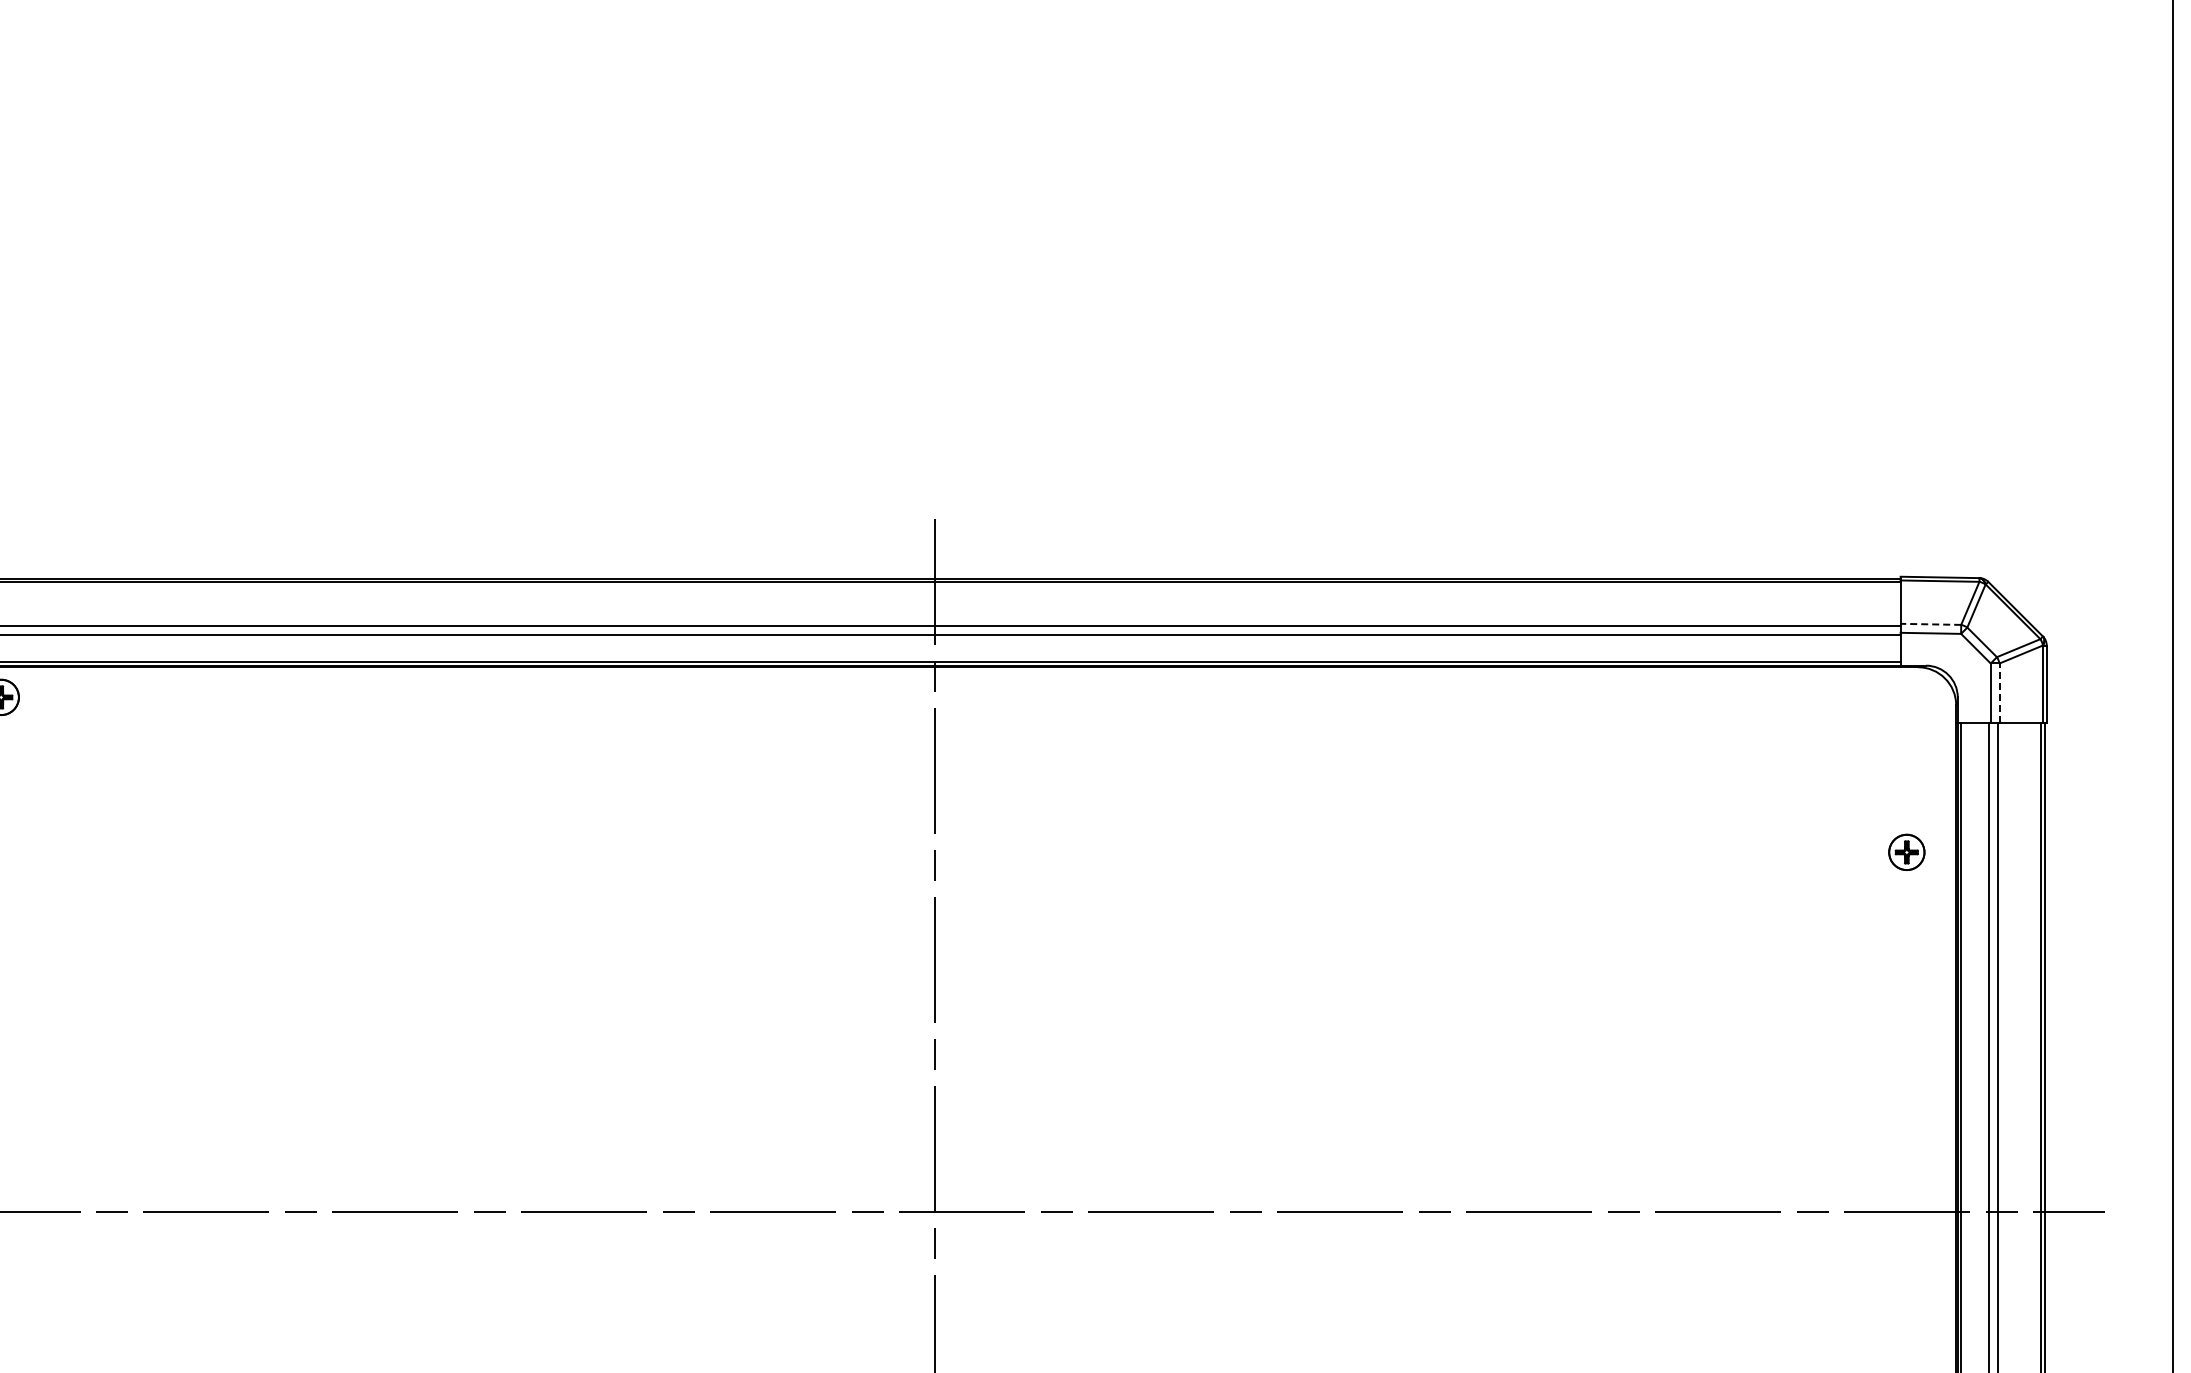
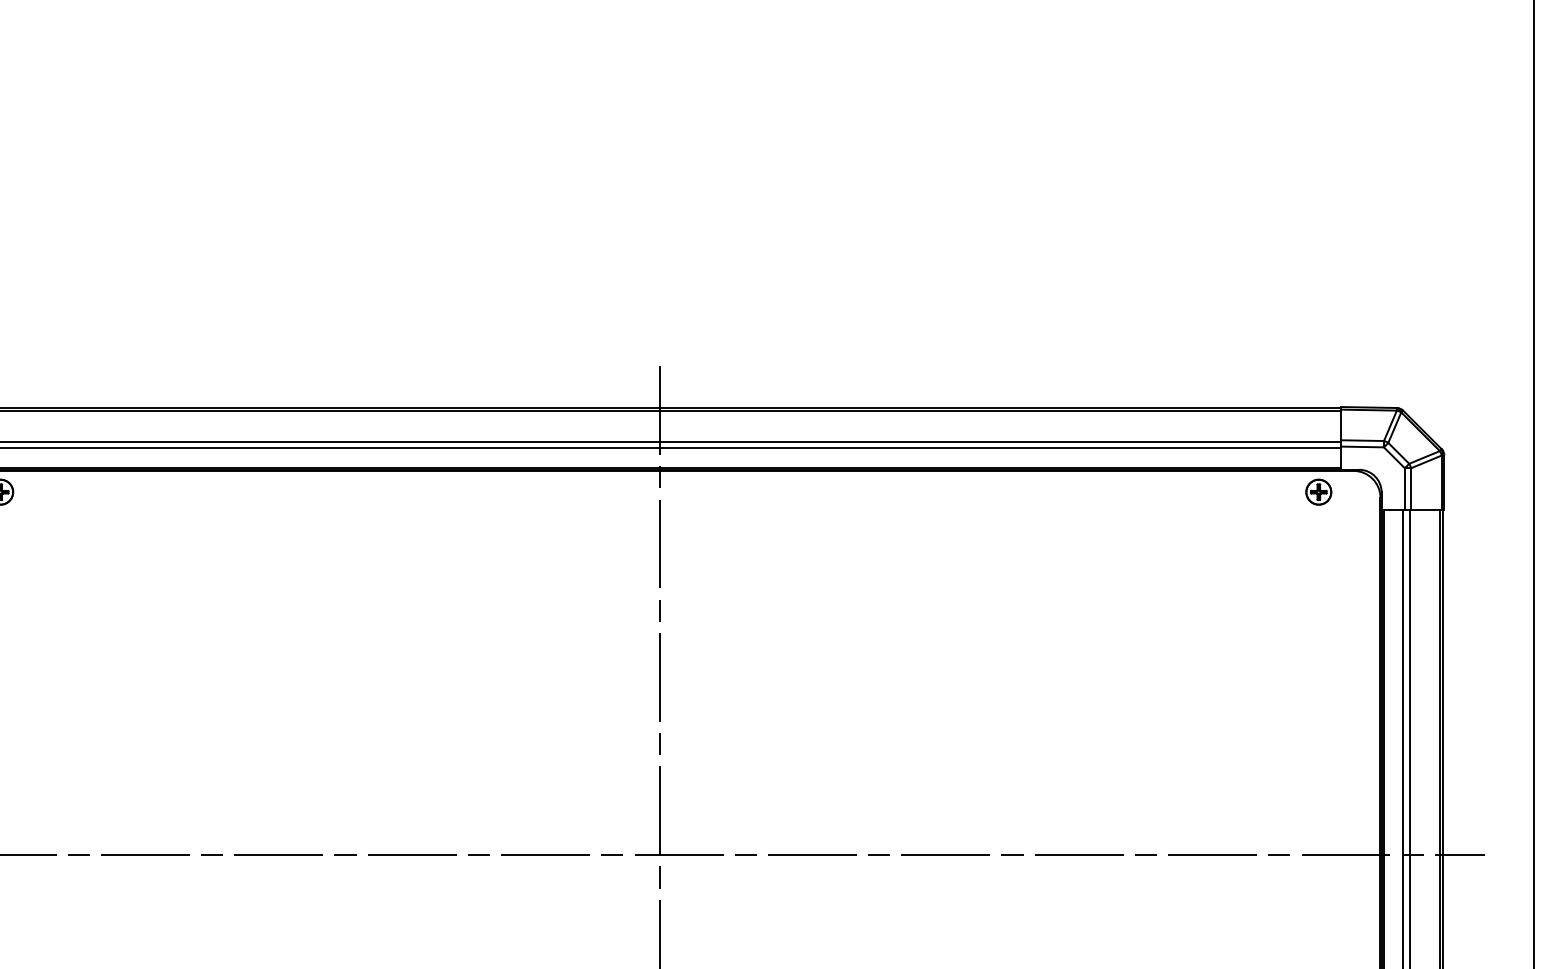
line: (1930, 624) -> (1362, 440), dashed -> solid
line: (1999, 693) -> (1411, 489), dashed -> solid
part: (1906, 851) -> (1318, 491), moved

